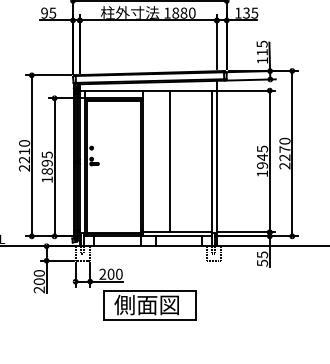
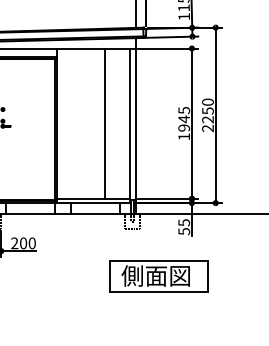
text: (284, 149) -> (207, 110), 2270 -> 2250
line: (169, 161) -> (104, 123), moved
part: (149, 305) -> (158, 276), moved

